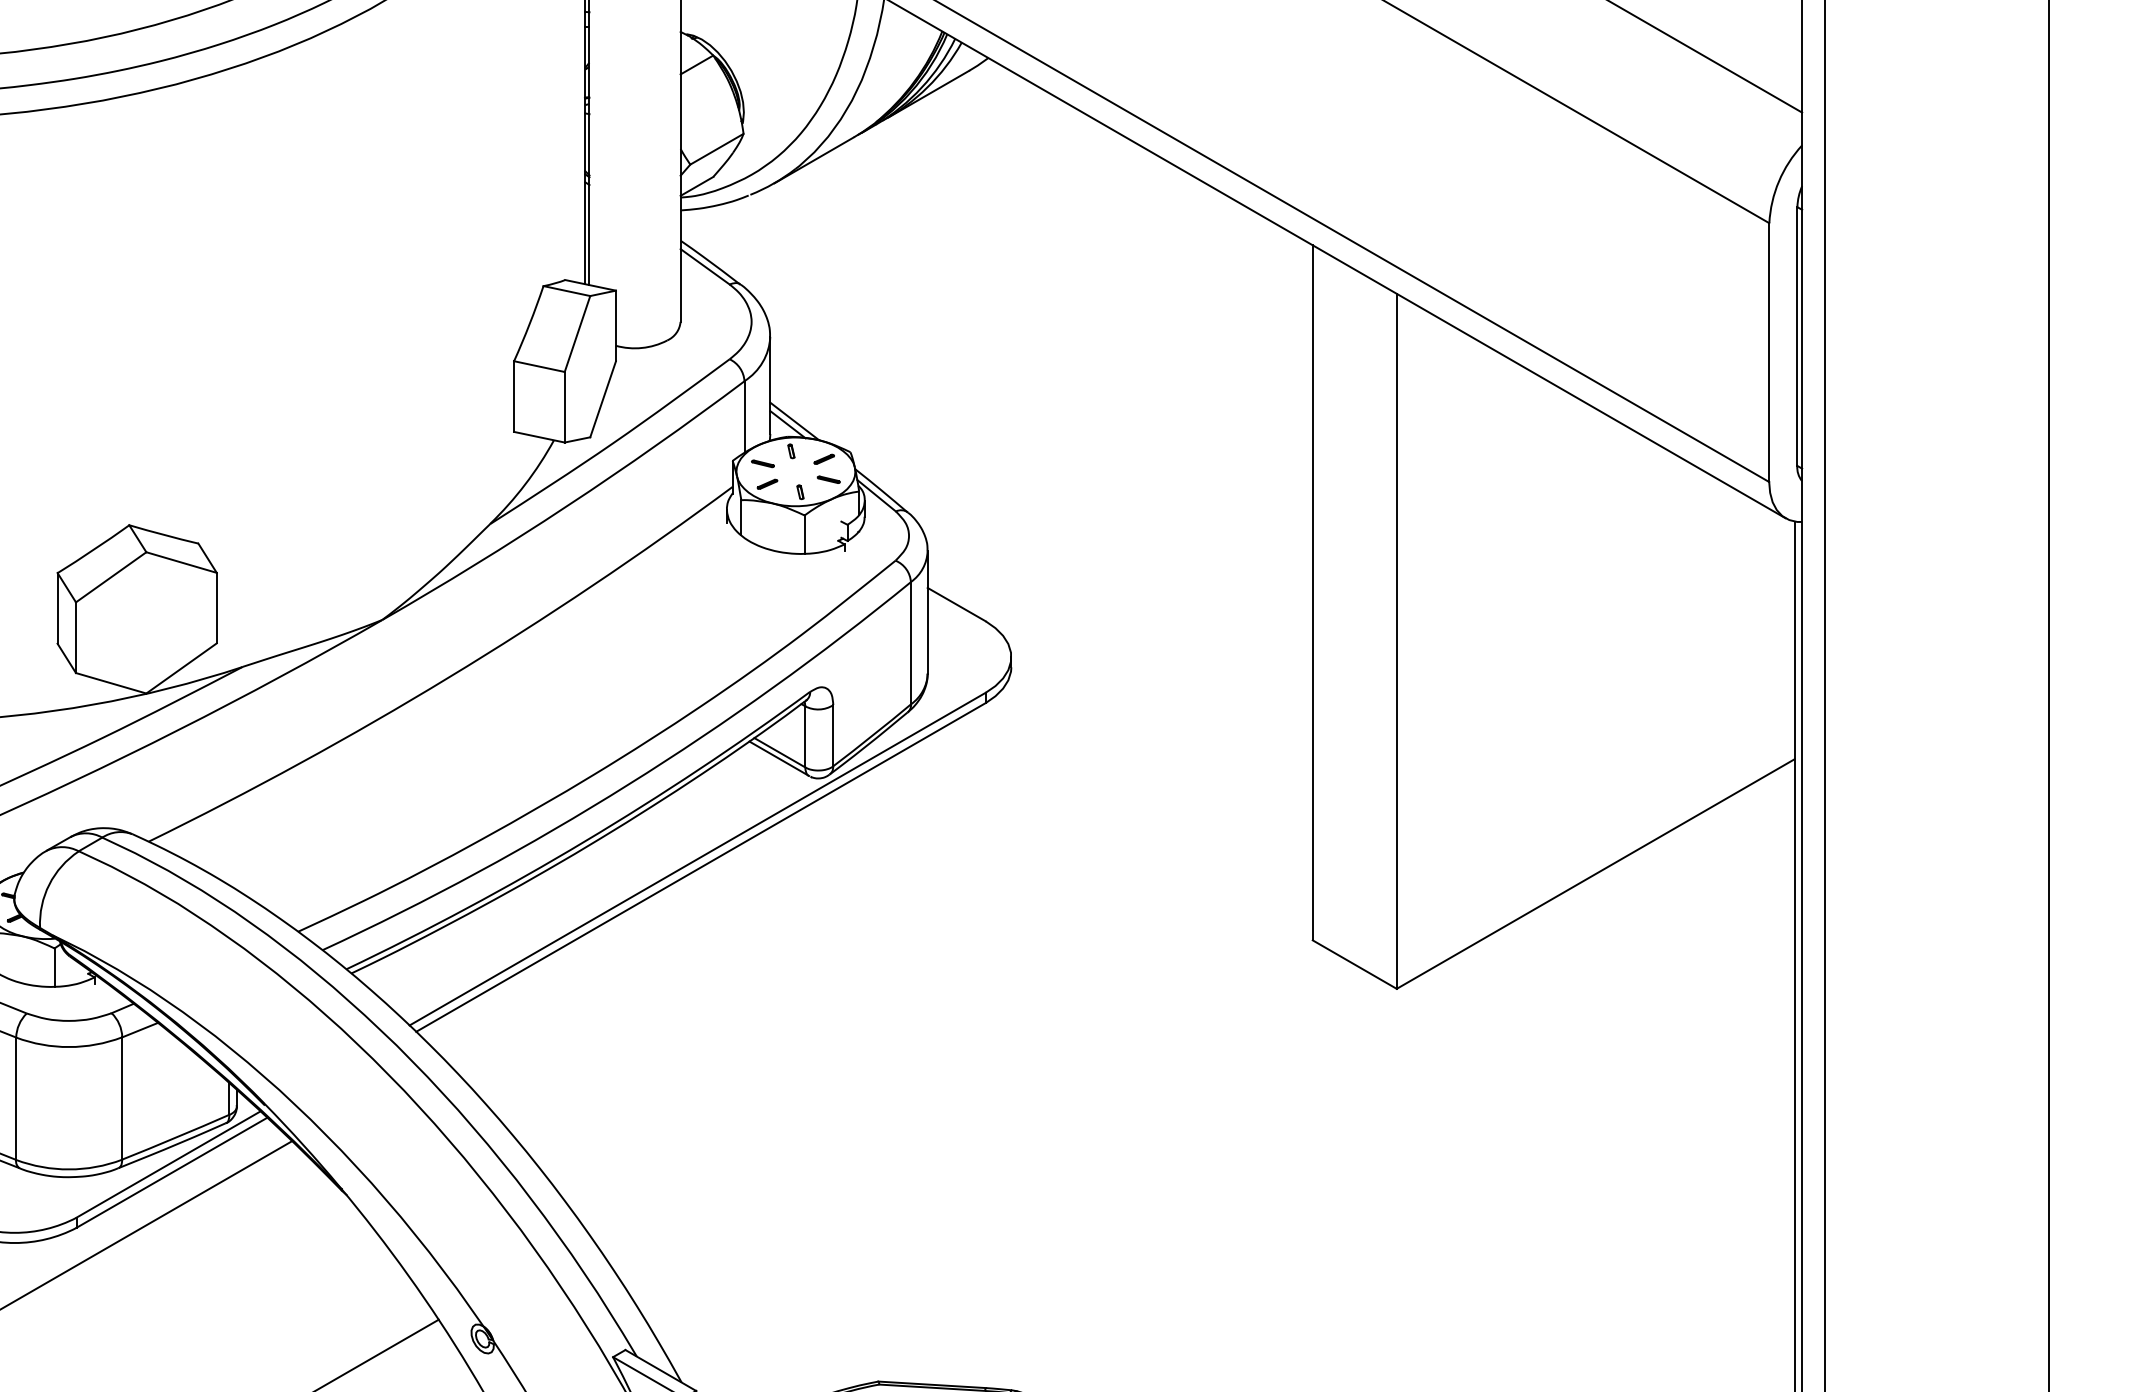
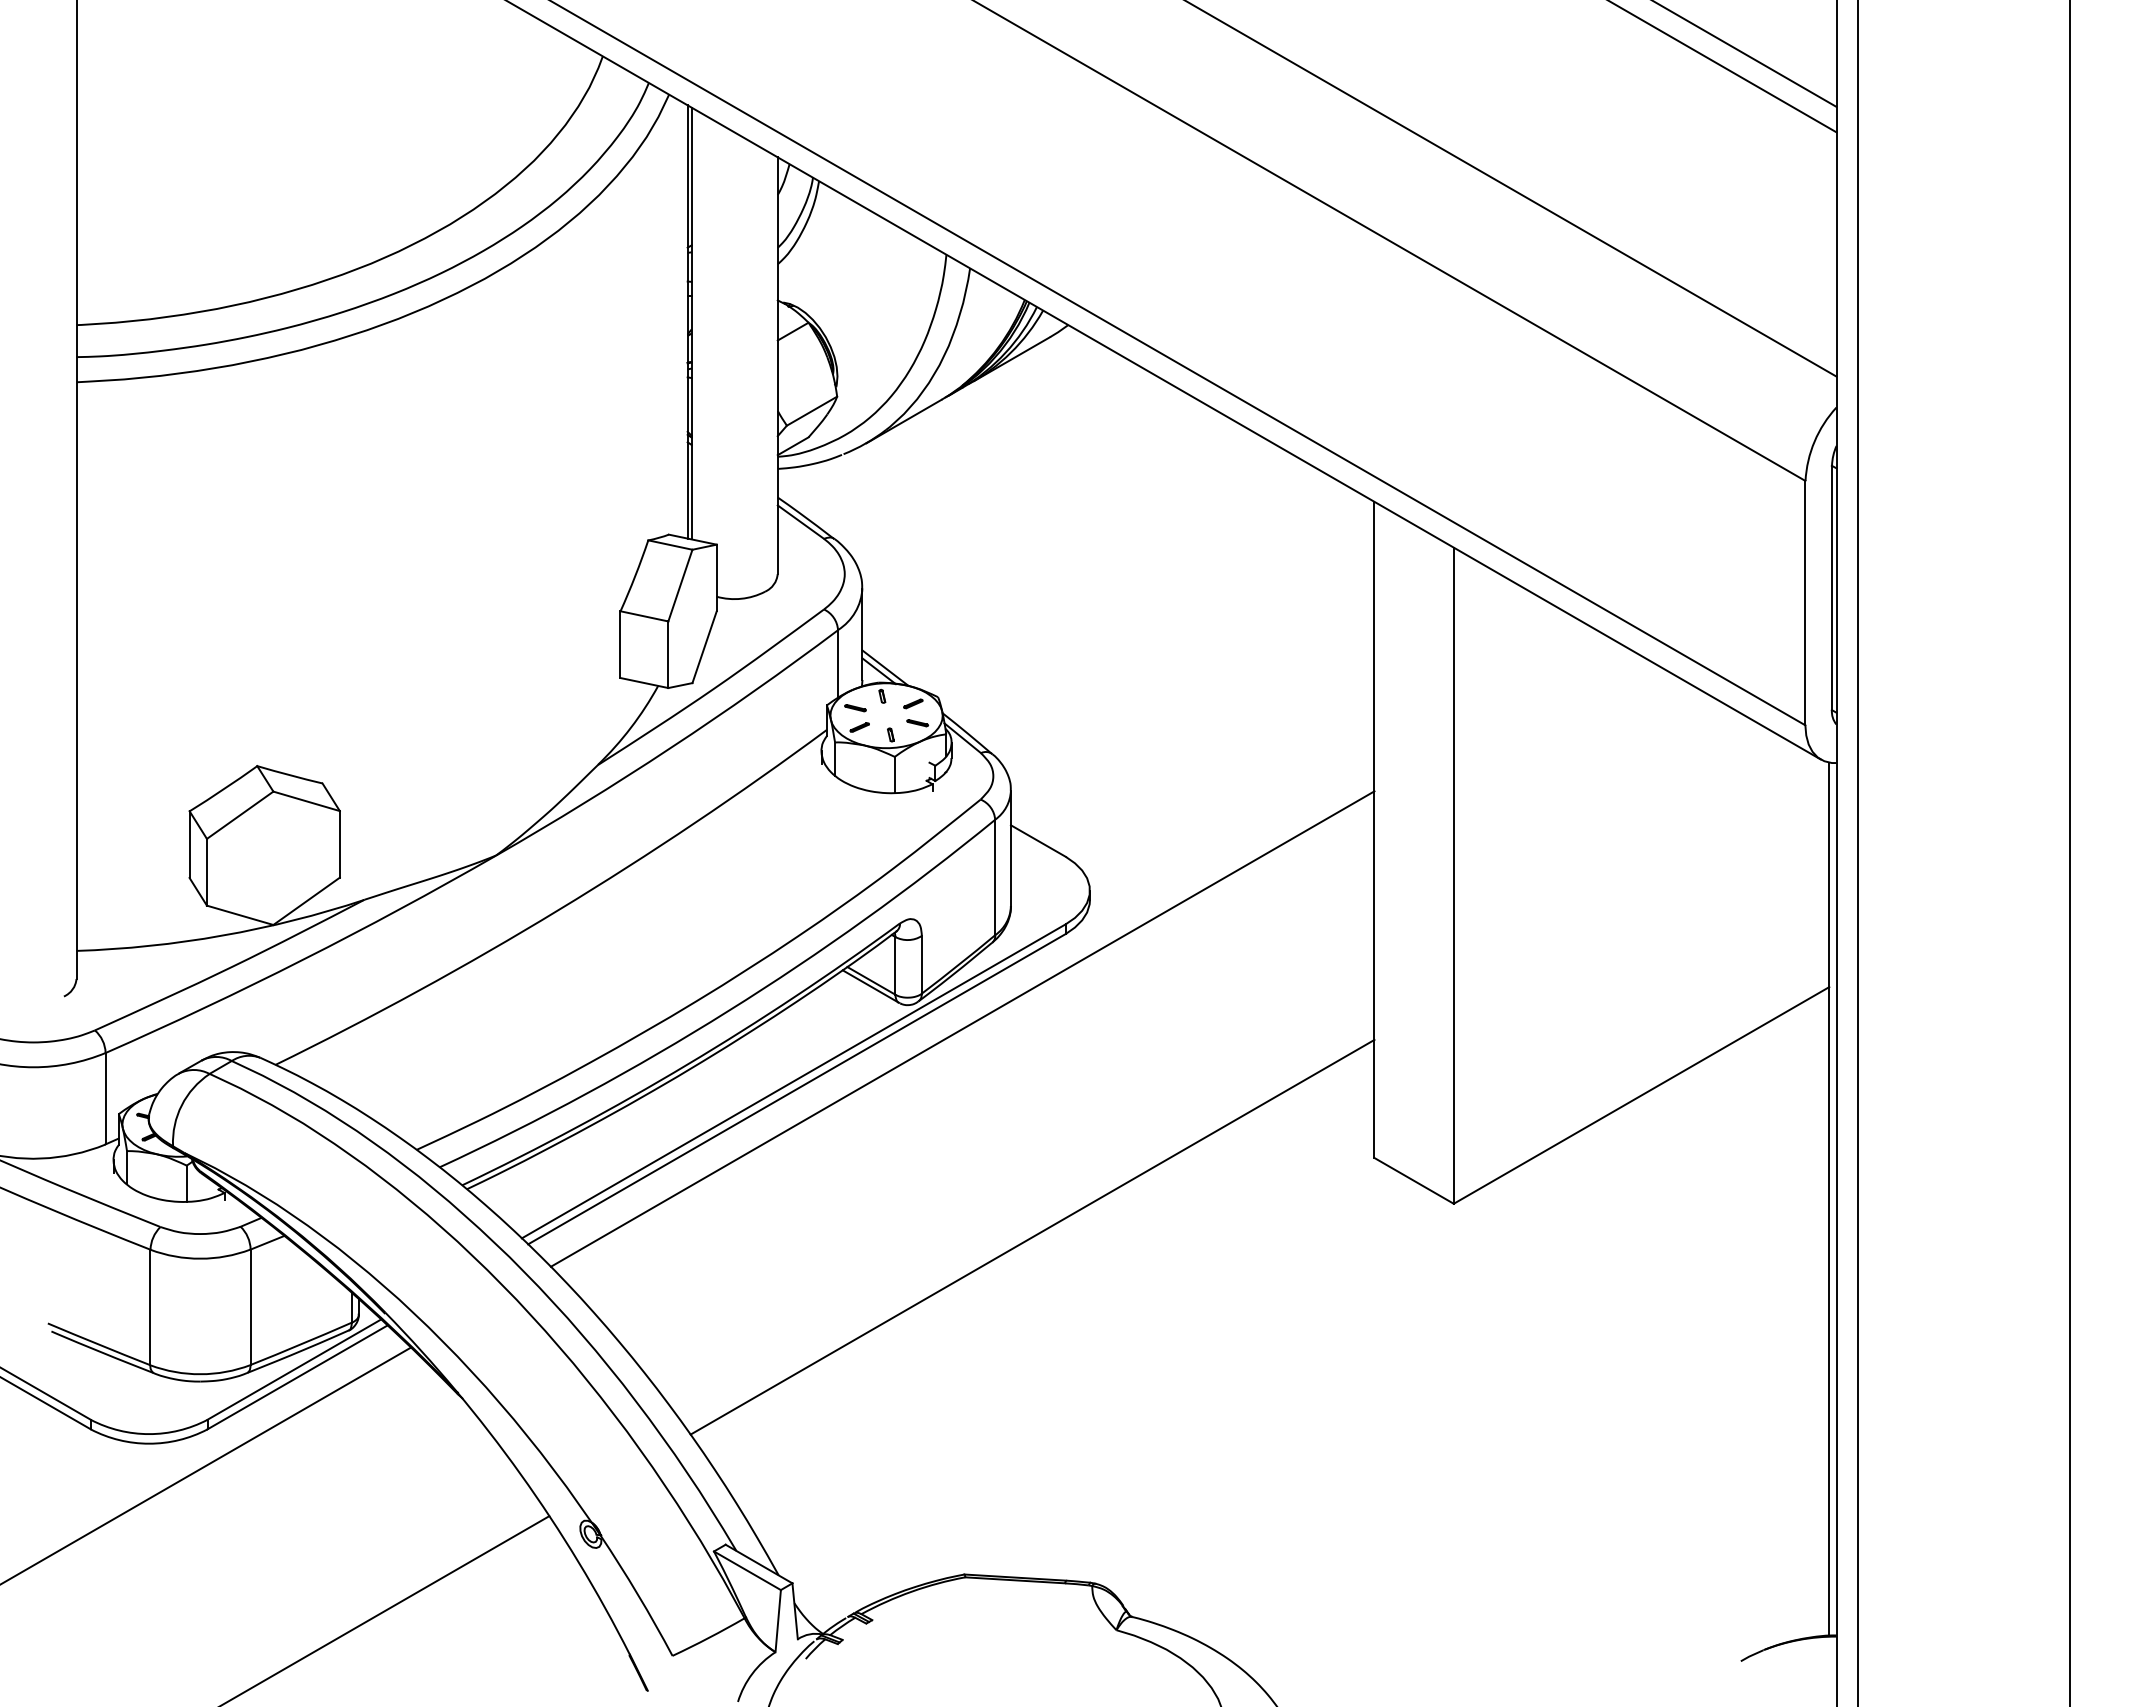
line: (876, 803) -> (962, 1028), added
line: (950, 1023) -> (1032, 1236), added

